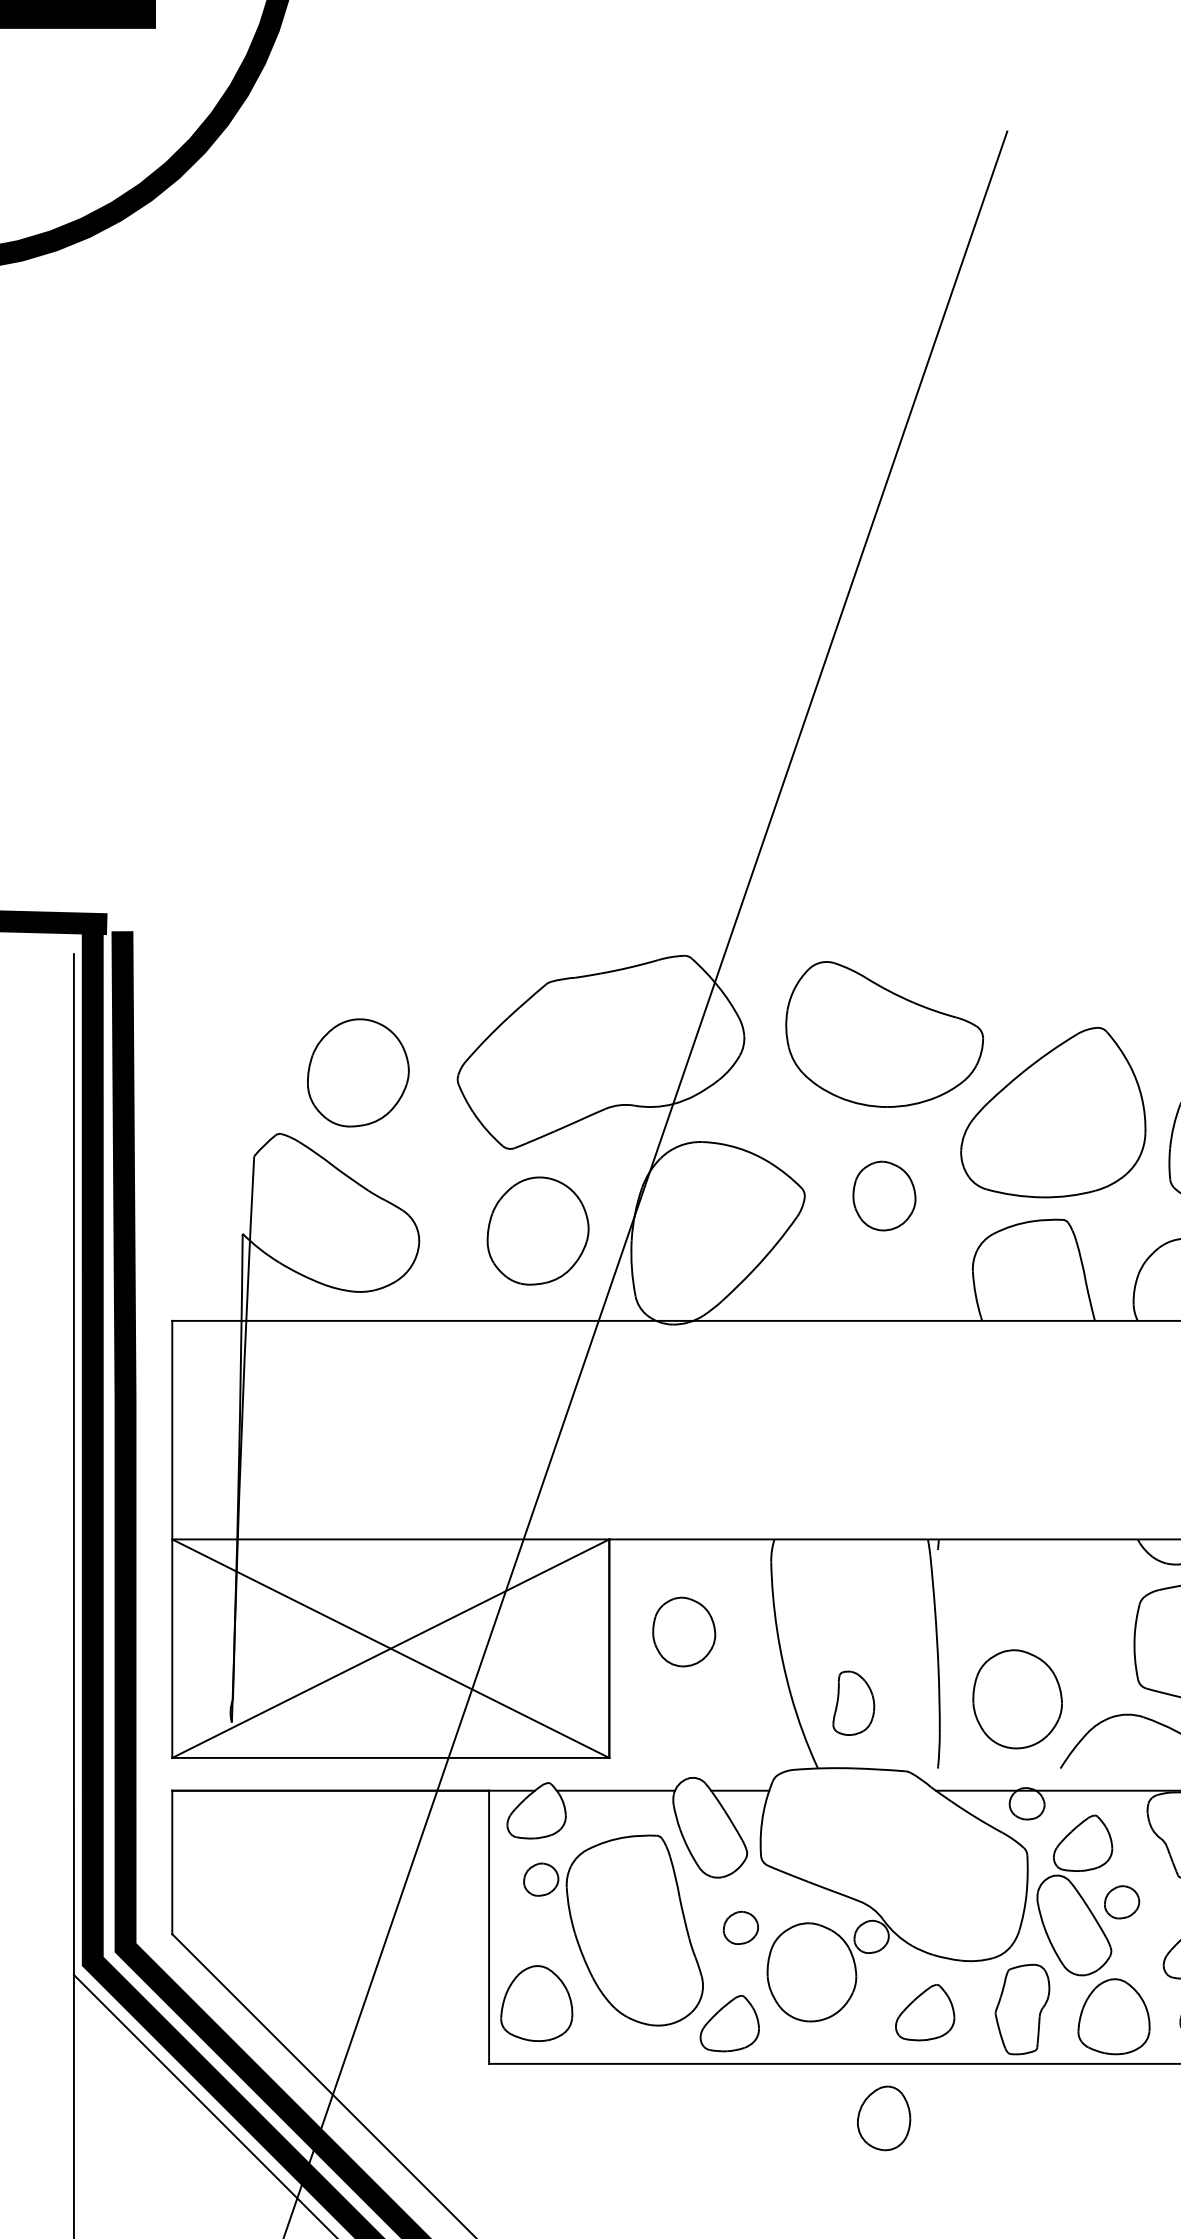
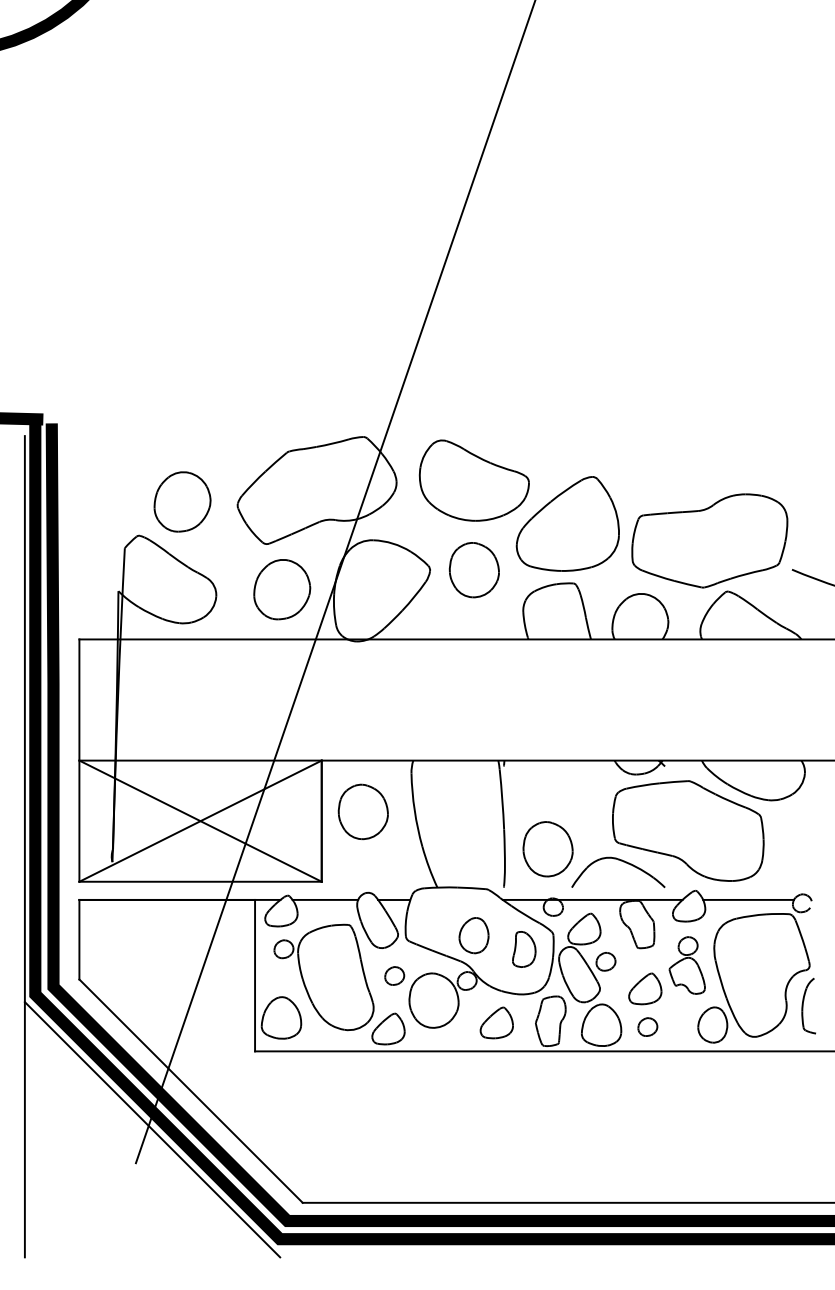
part: (883, 1196) -> (473, 570), size x1.43
part: (682, 1631) -> (362, 811), size x1.43
part: (854, 1703) -> (524, 949), moved
part: (883, 2118) -> (473, 935), moved

